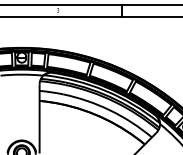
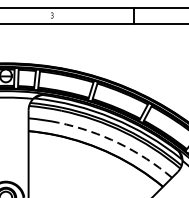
arc: (110, 110) -> (119, 143), solid -> dashed

